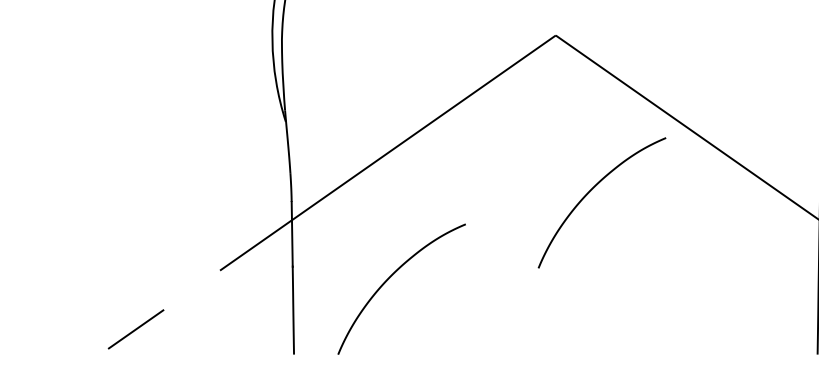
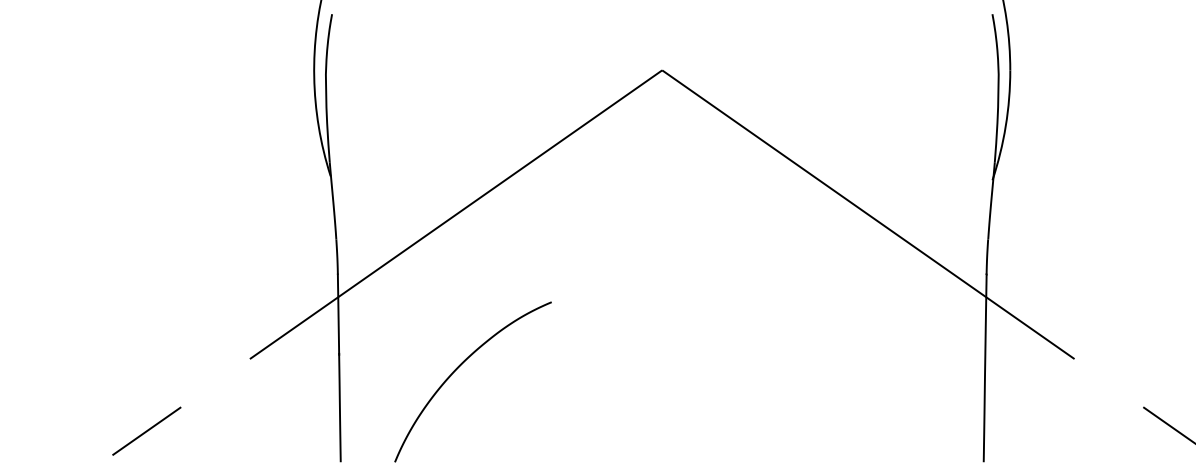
curve: (591, 191) -> (705, 261), removed

